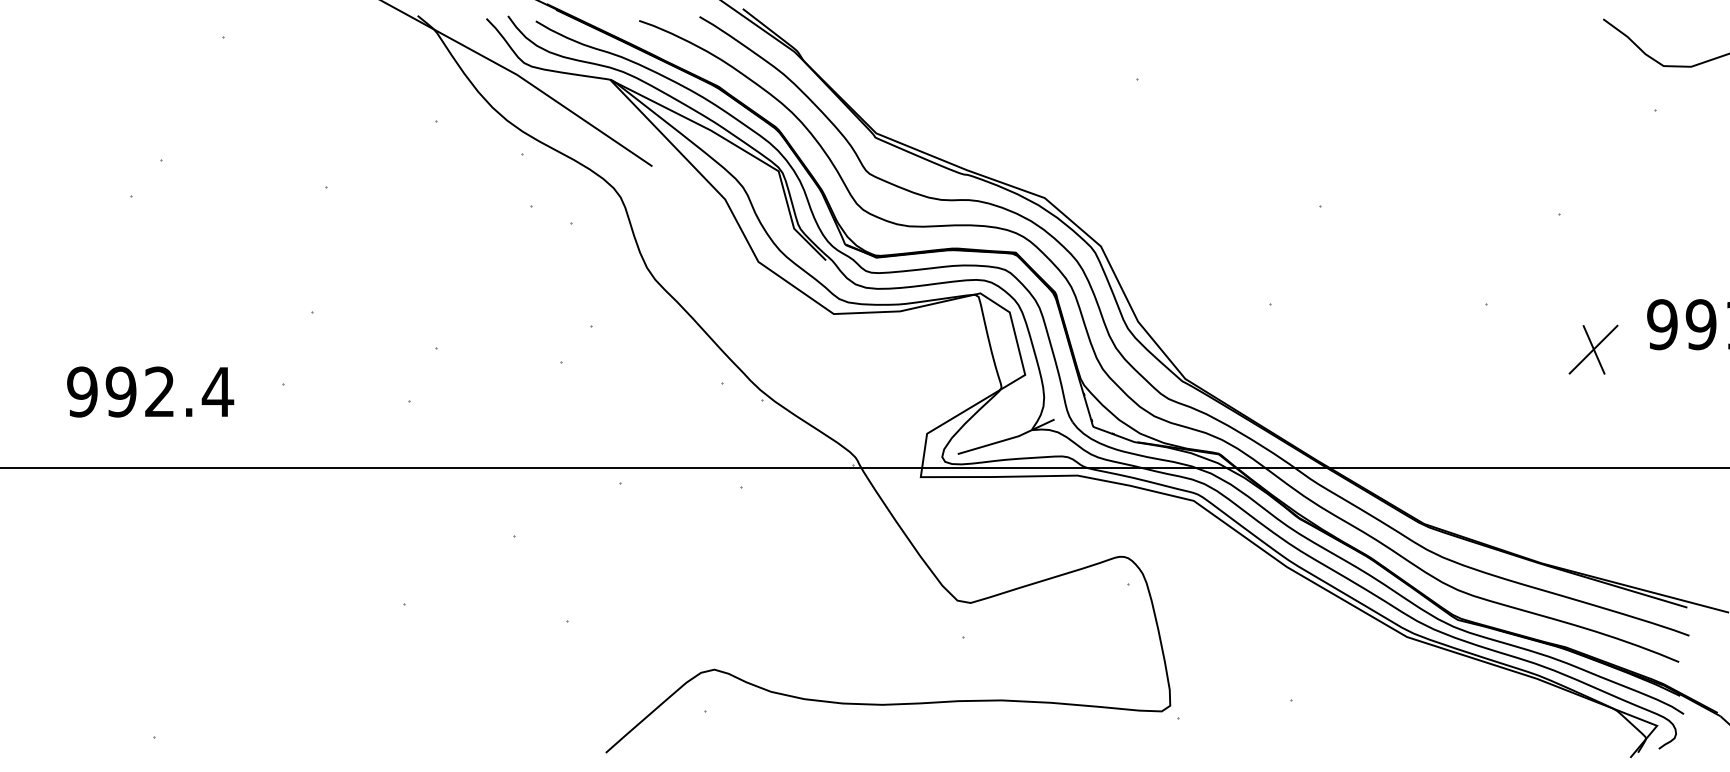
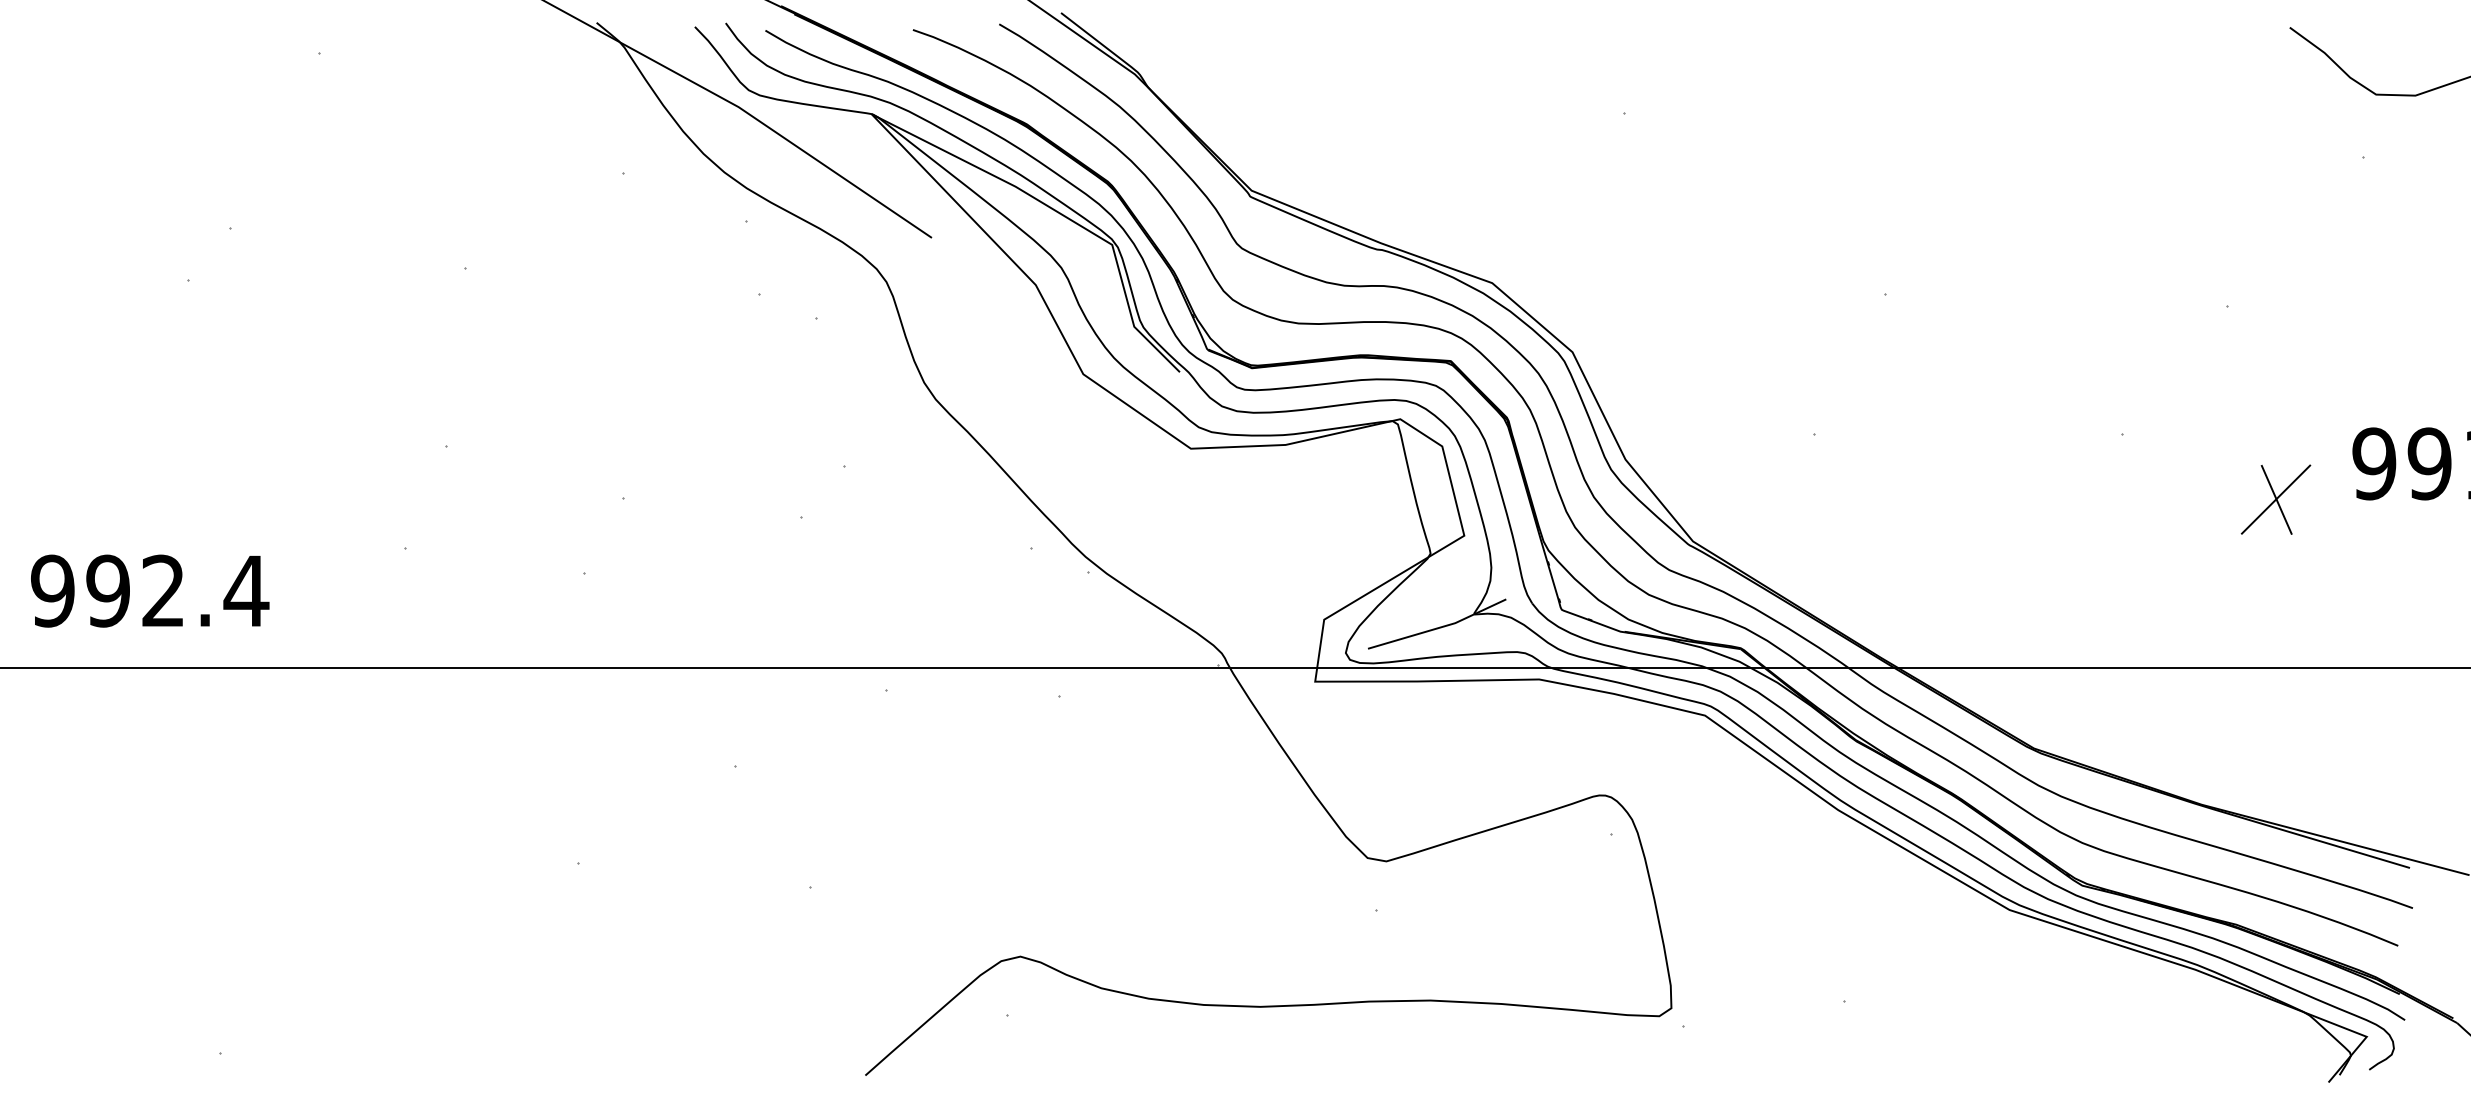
text: (150, 391) -> (150, 590), moved

